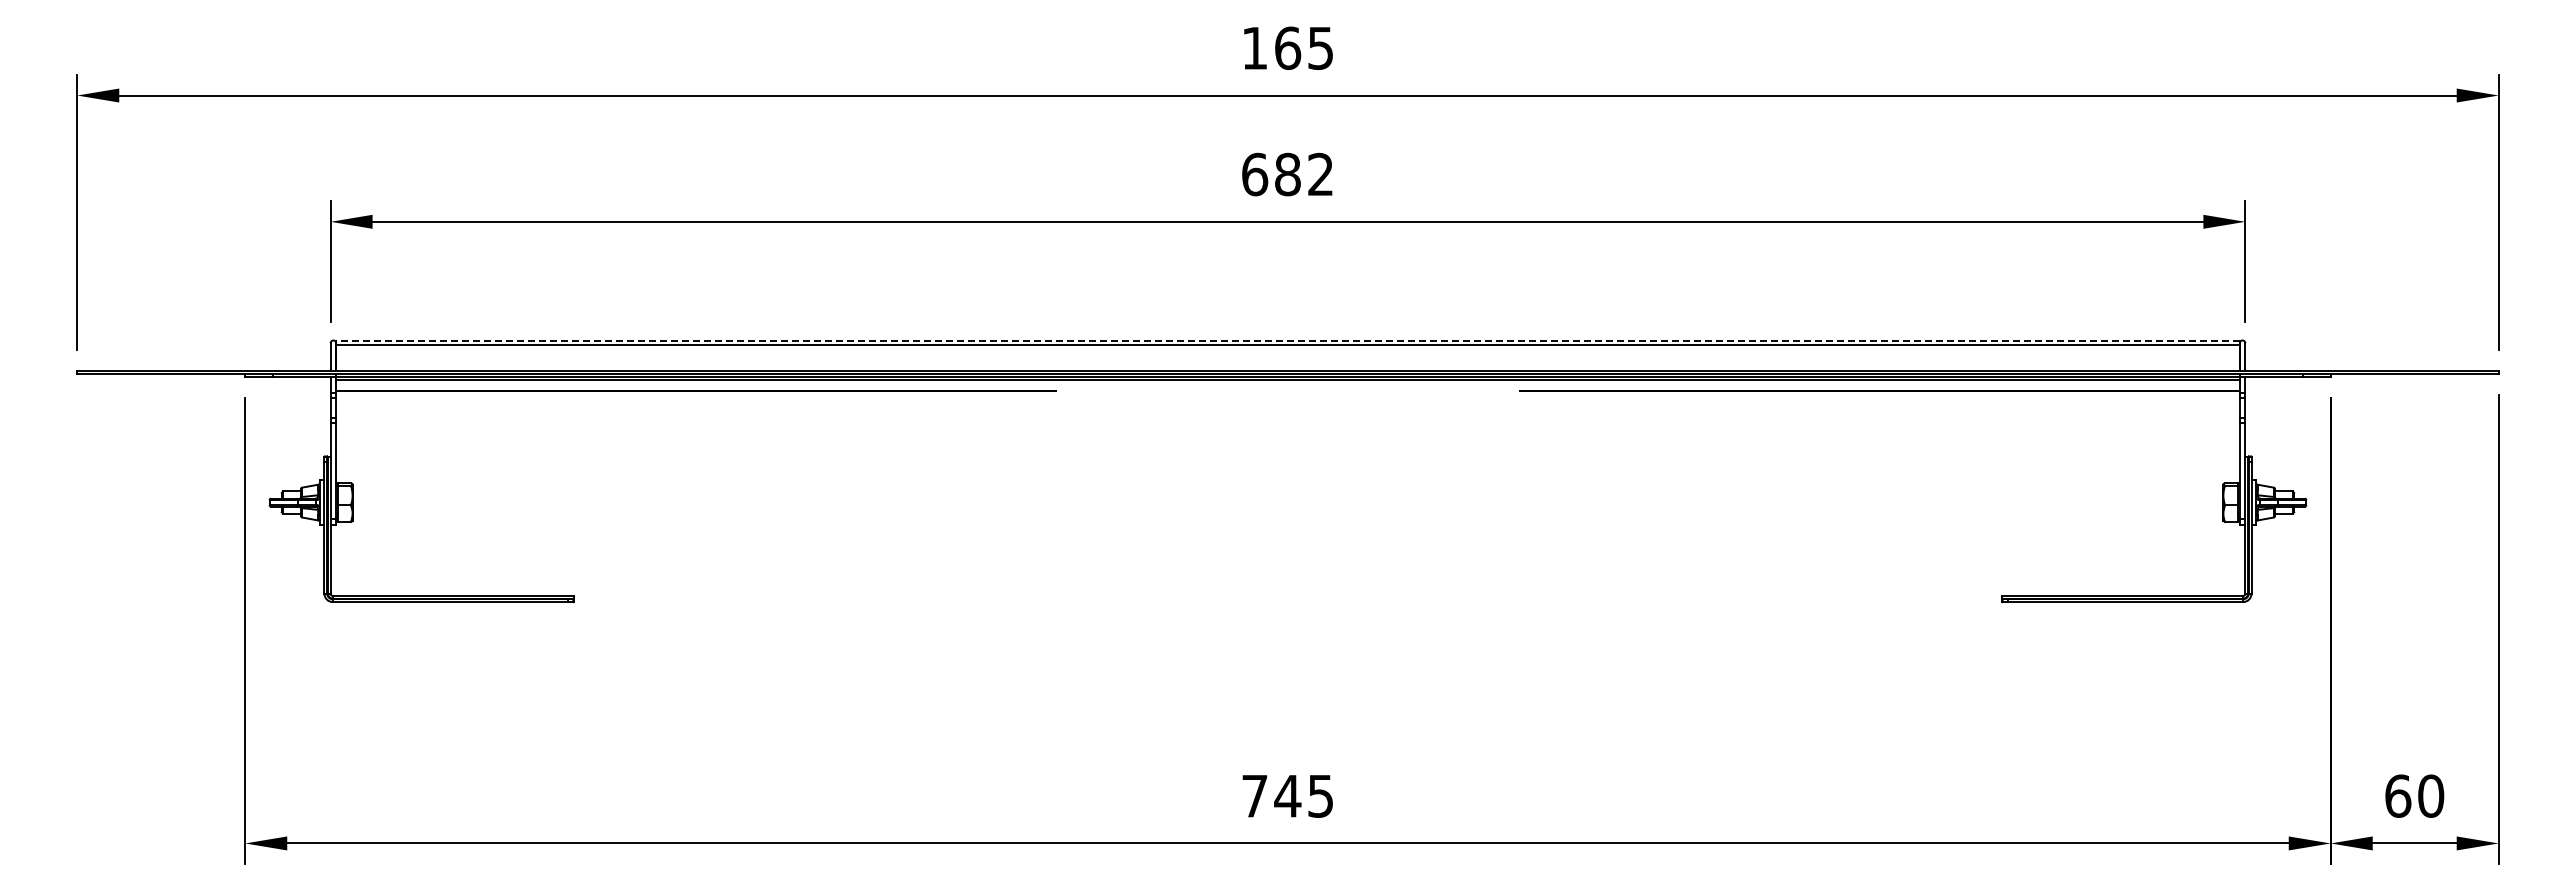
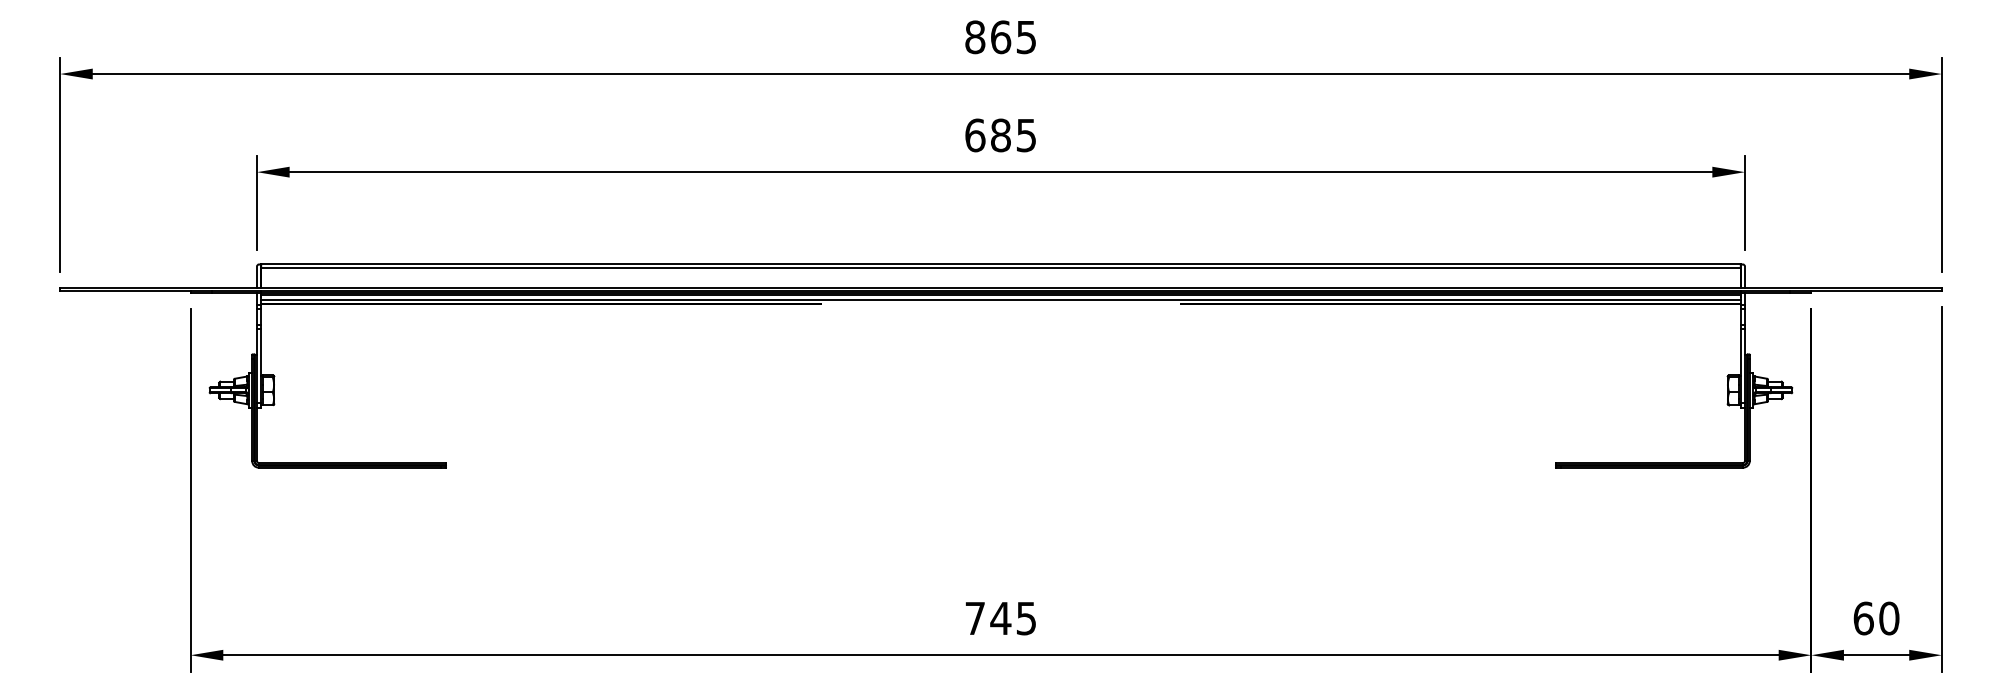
text: (1254, 47) -> (974, 36), 165 -> 865
text: (1320, 174) -> (1026, 135), 682 -> 685
line: (1287, 340) -> (1000, 264), dashed -> solid
line: (1287, 385) -> (1000, 299), added

